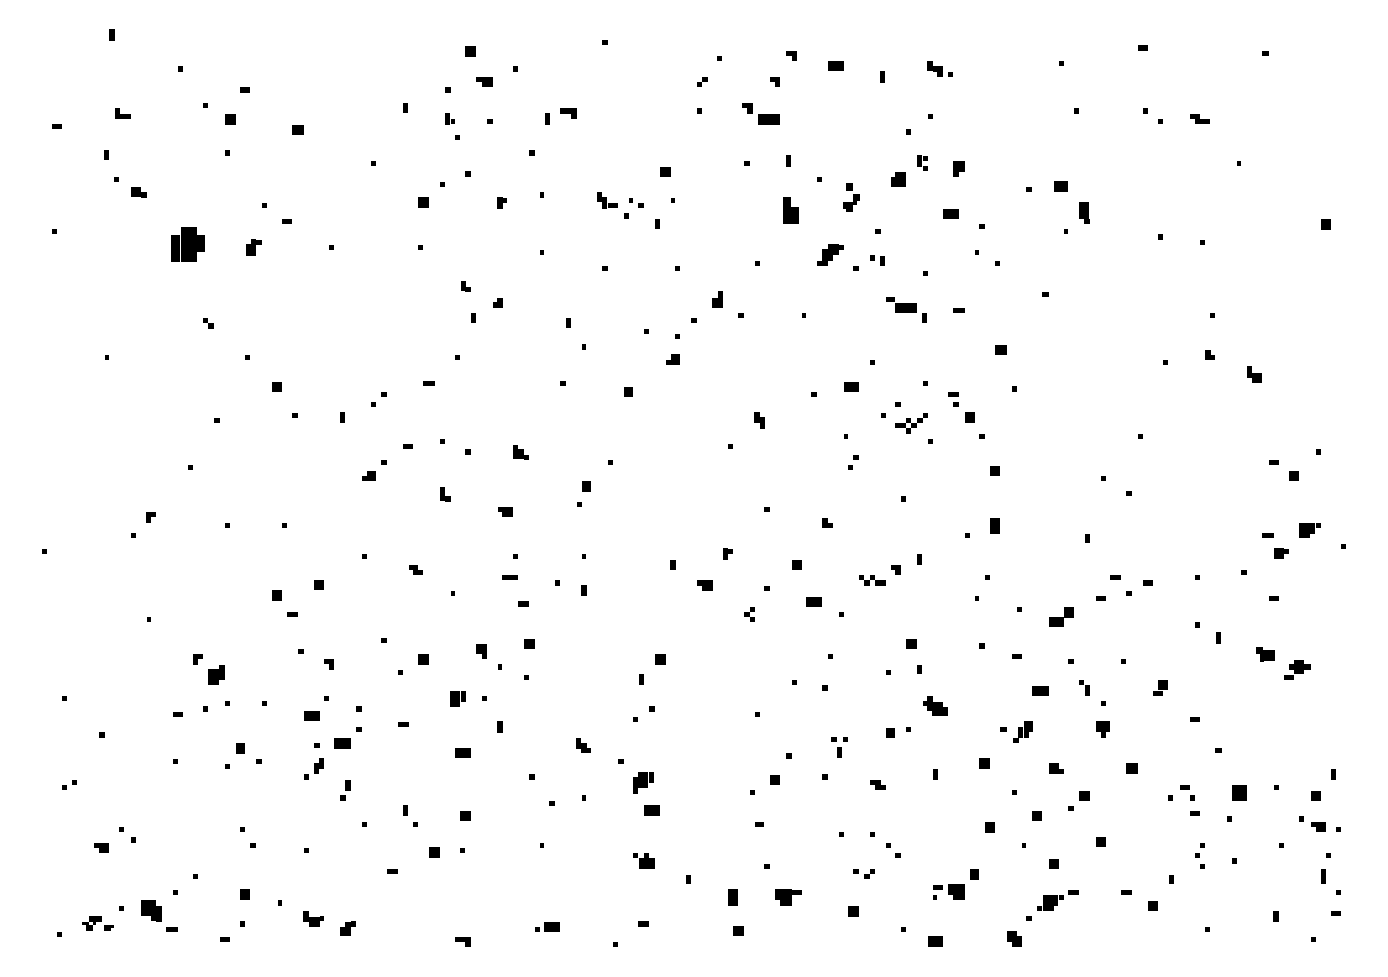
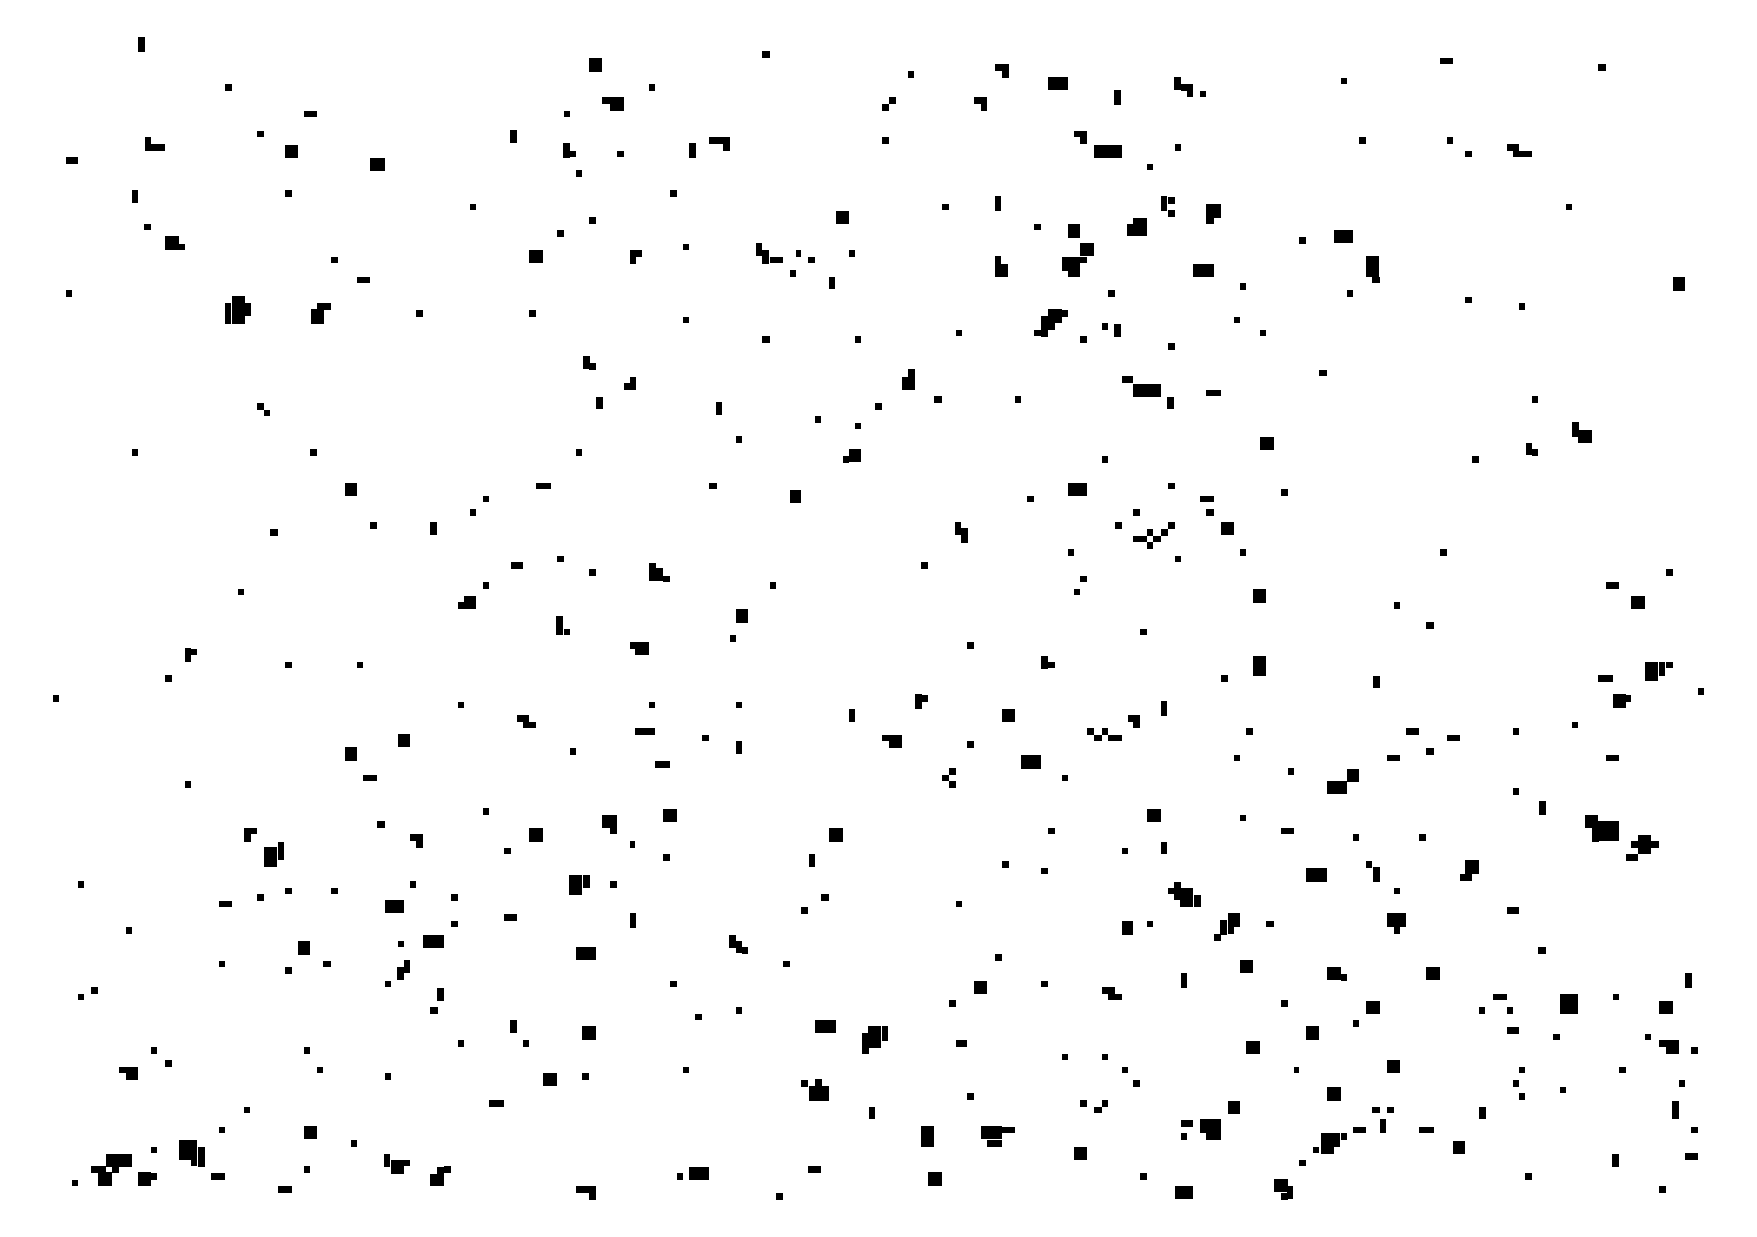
part: (760, 113) -> (1096, 143), moved
part: (851, 197) -> (1077, 250), size x1.43
part: (790, 210) -> (1000, 266), size x0.62
part: (187, 244) -> (237, 309), size x0.62
part: (1254, 374) -> (1581, 432), moved
part: (1265, 654) -> (1602, 828), size x1.43
part: (1022, 731) -> (1226, 926), moved
part: (839, 747) -> (1383, 1119), moved
part: (643, 782) -> (875, 1040), moved
part: (97, 923) -> (123, 1169), size x1.67

